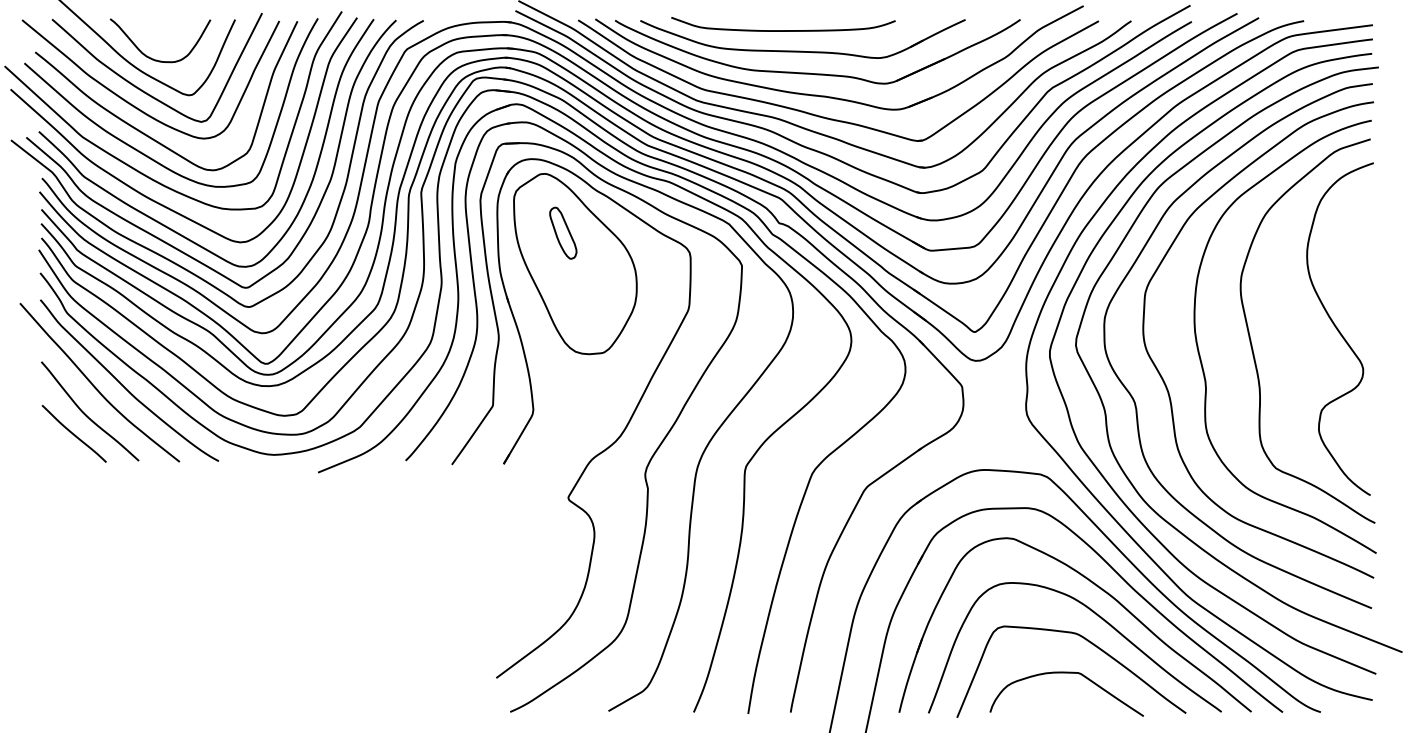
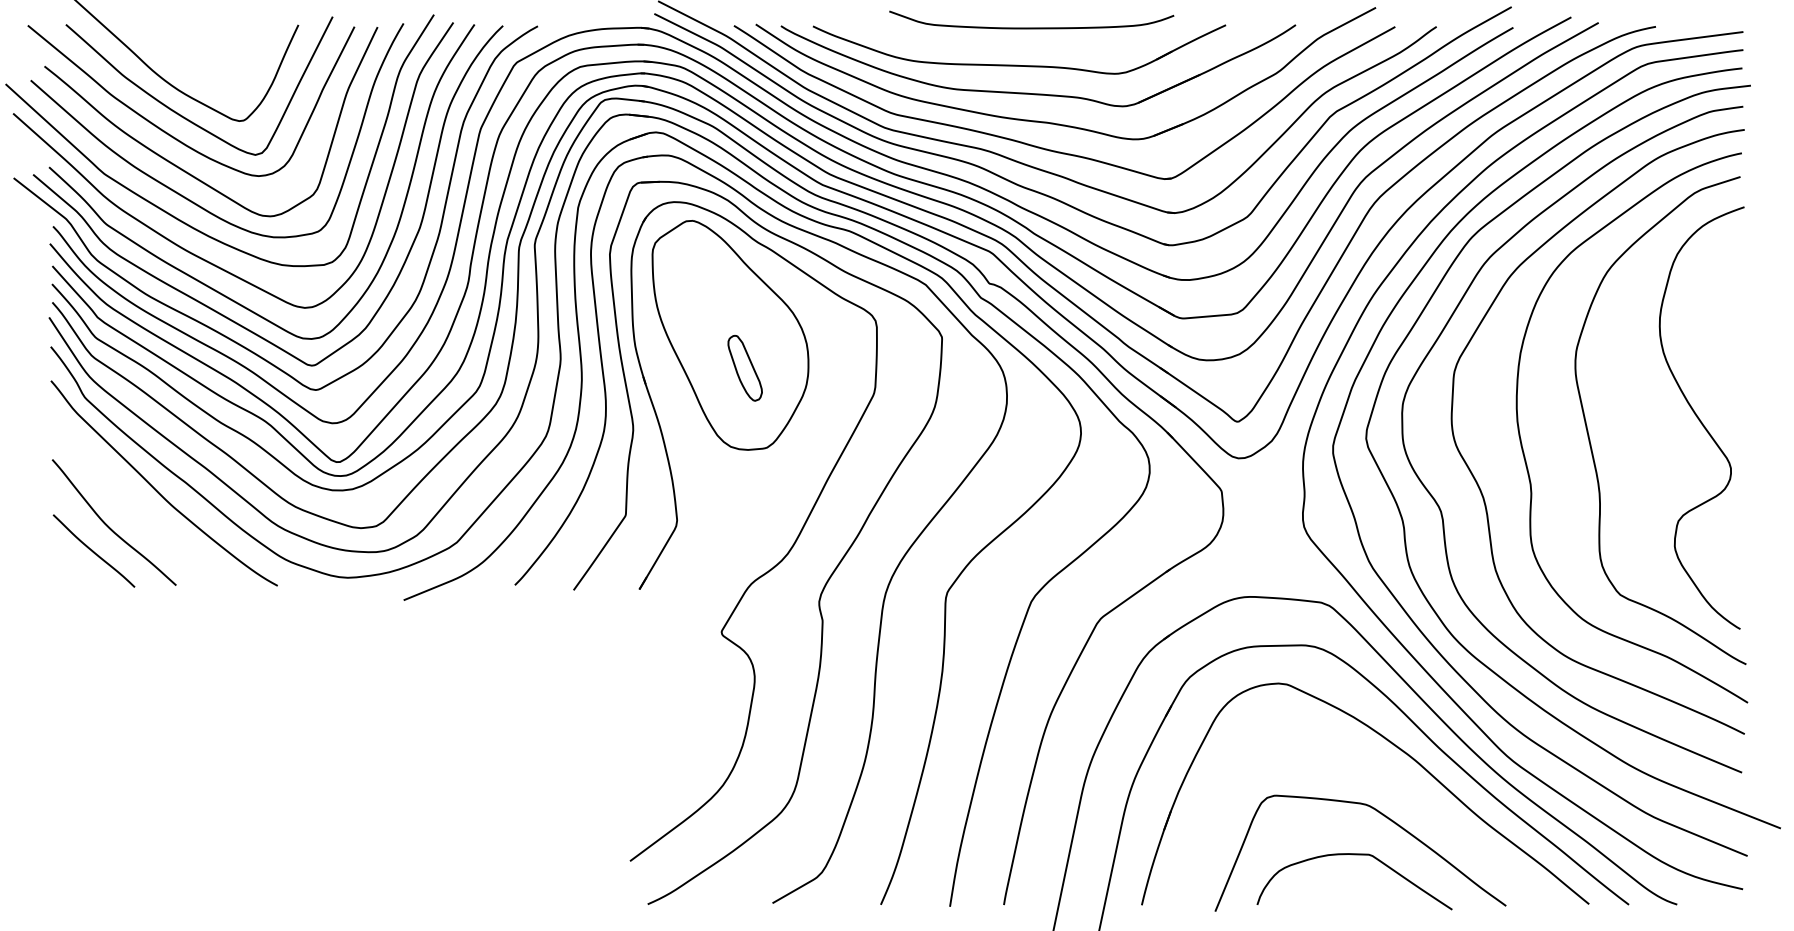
curve: (783, 30) -> (1031, 27), moved
curve: (151, 57) -> (192, 73), removed
part: (562, 233) -> (744, 368), moved
curve: (95, 386) -> (120, 490), removed
curve: (1097, 616) -> (1393, 782), removed

